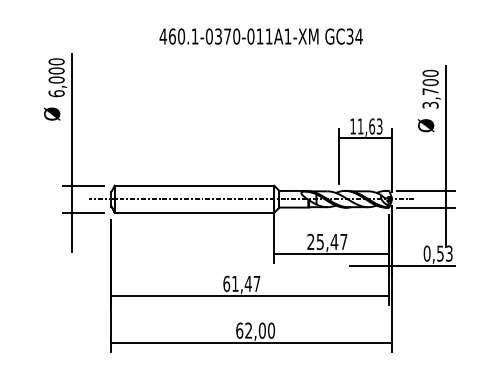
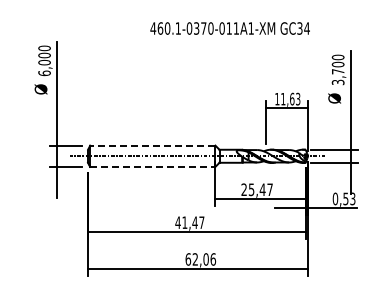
text: (260, 36) -> (229, 28), moved
line: (194, 185) -> (152, 145), solid -> dashed
line: (194, 212) -> (152, 166), solid -> dashed
text: (225, 283) -> (177, 222), 61,47 -> 41,47
text: (271, 330) -> (213, 259), 62,00 -> 62,06

